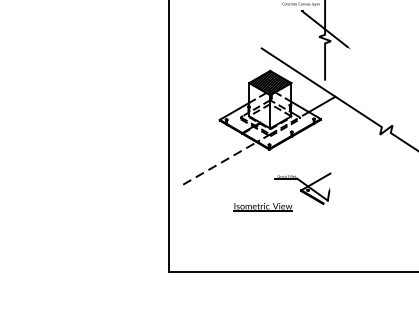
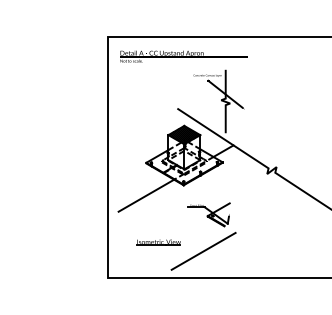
line: (220, 163) -> (146, 195), dashed -> solid
part: (262, 206) -> (158, 242), moved
line: (295, 236) -> (203, 250), added

